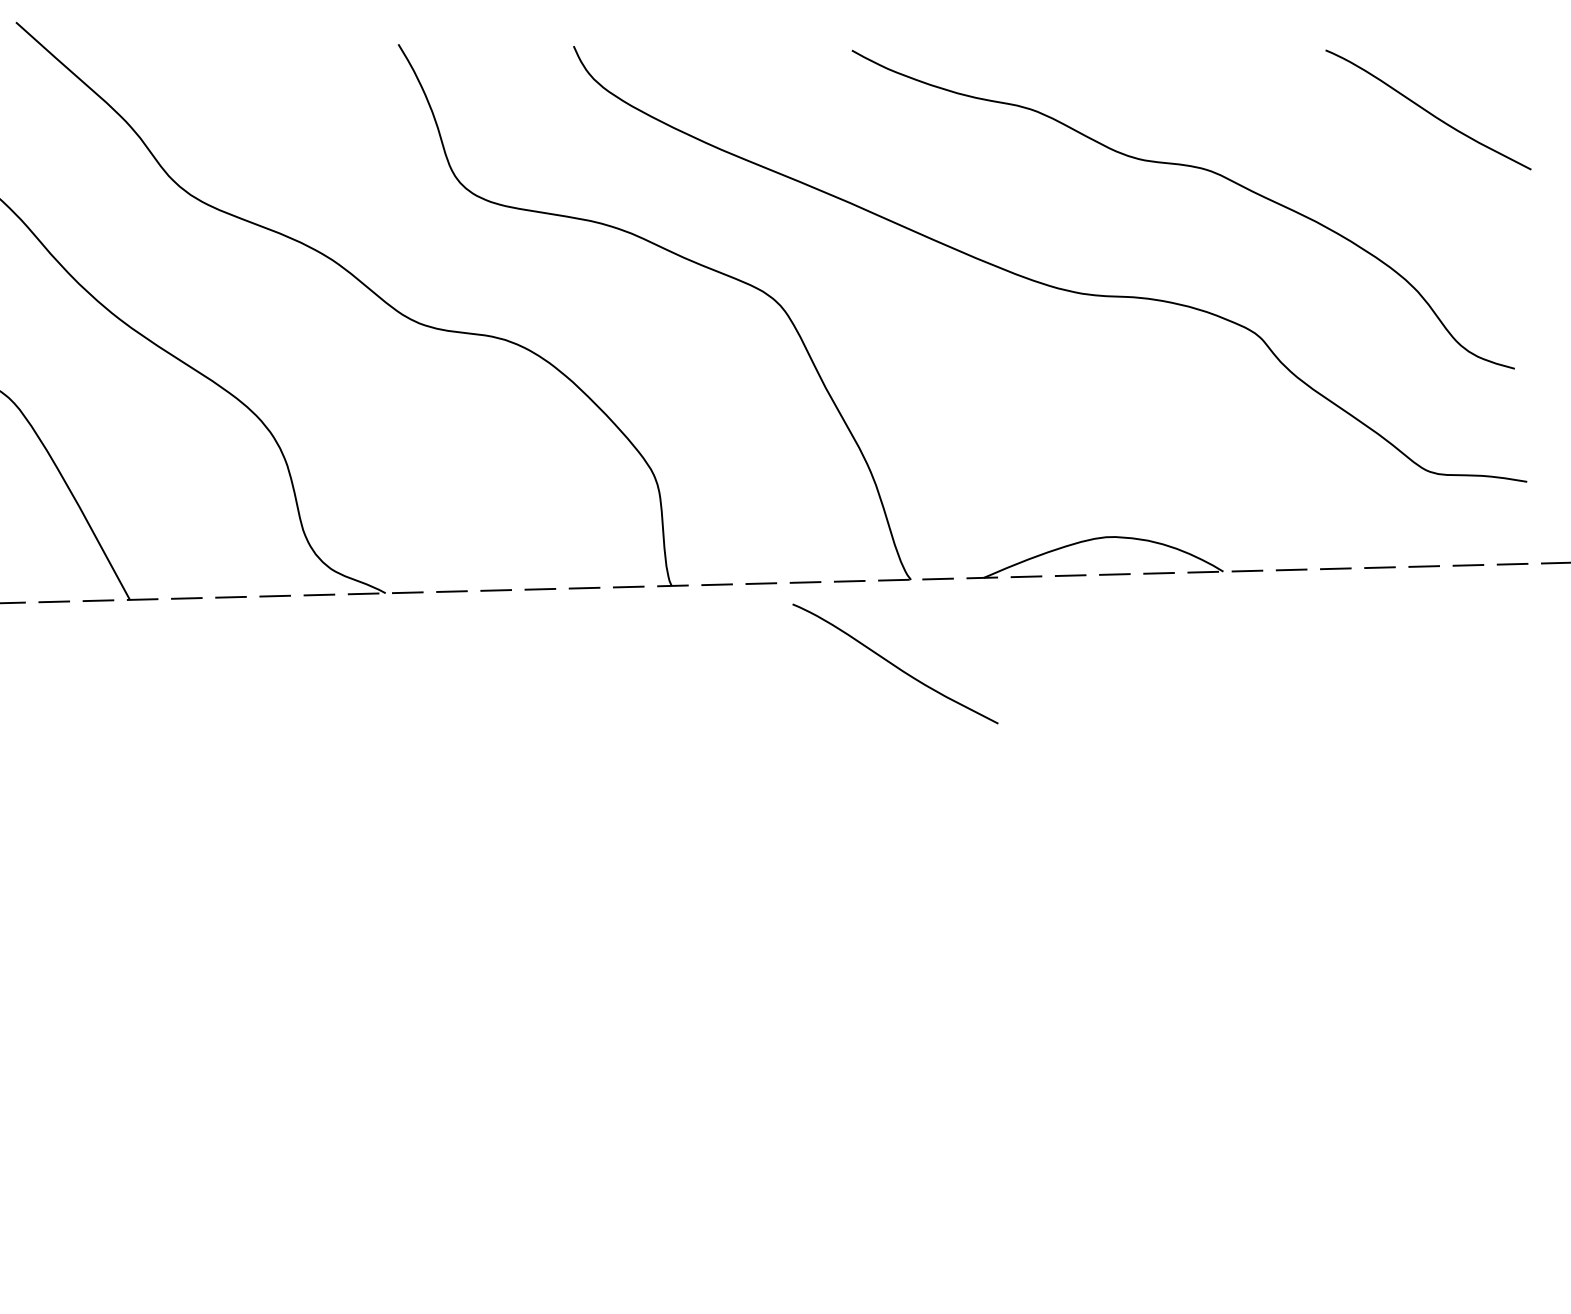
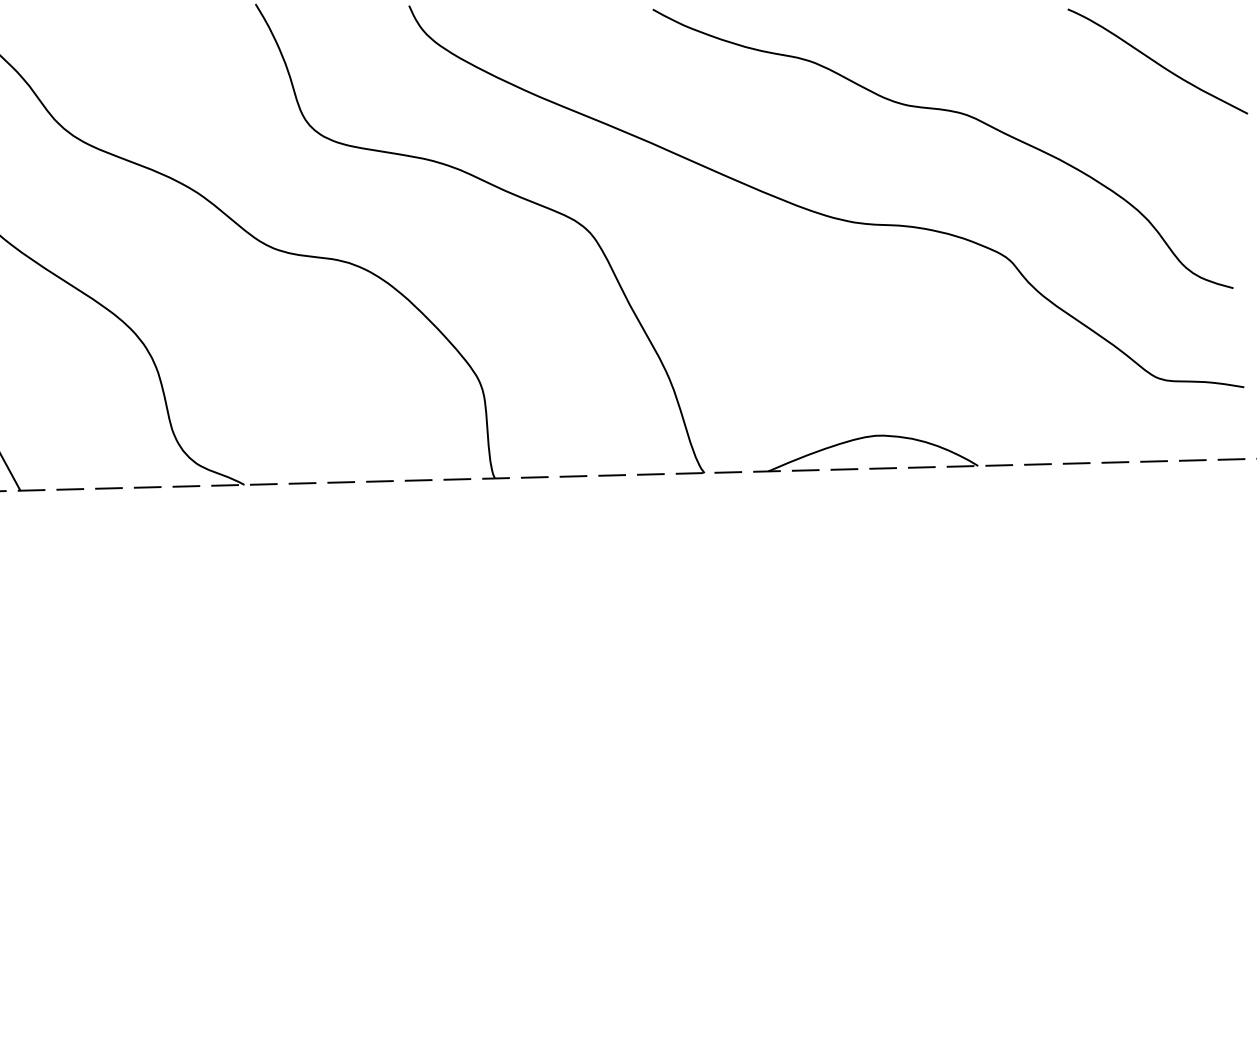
curve: (894, 664) -> (690, 547), removed

